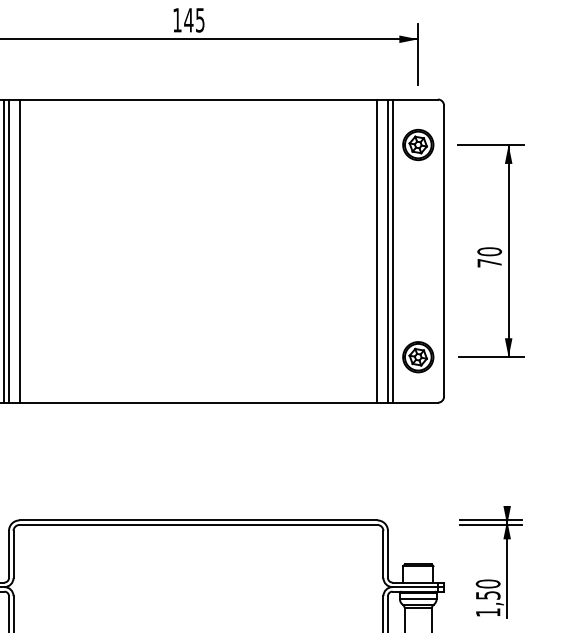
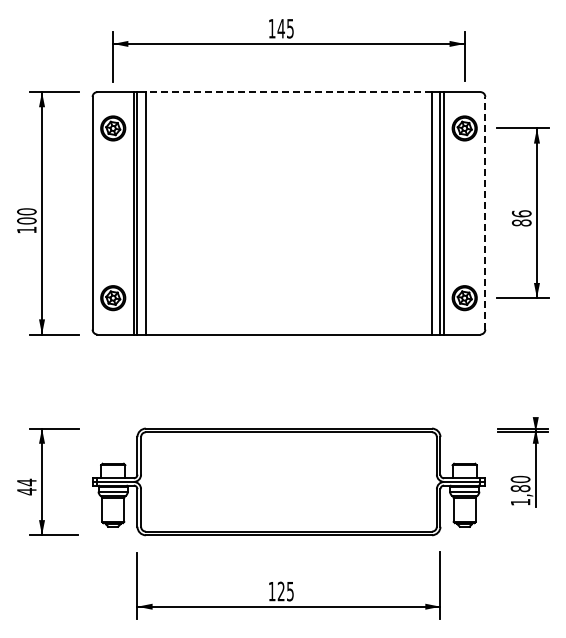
line: (197, 100) -> (288, 92), solid -> dashed
line: (444, 250) -> (485, 212), solid -> dashed
text: (489, 257) -> (521, 218), 70 -> 86
text: (488, 595) -> (520, 488), 1,50 -> 1,80

